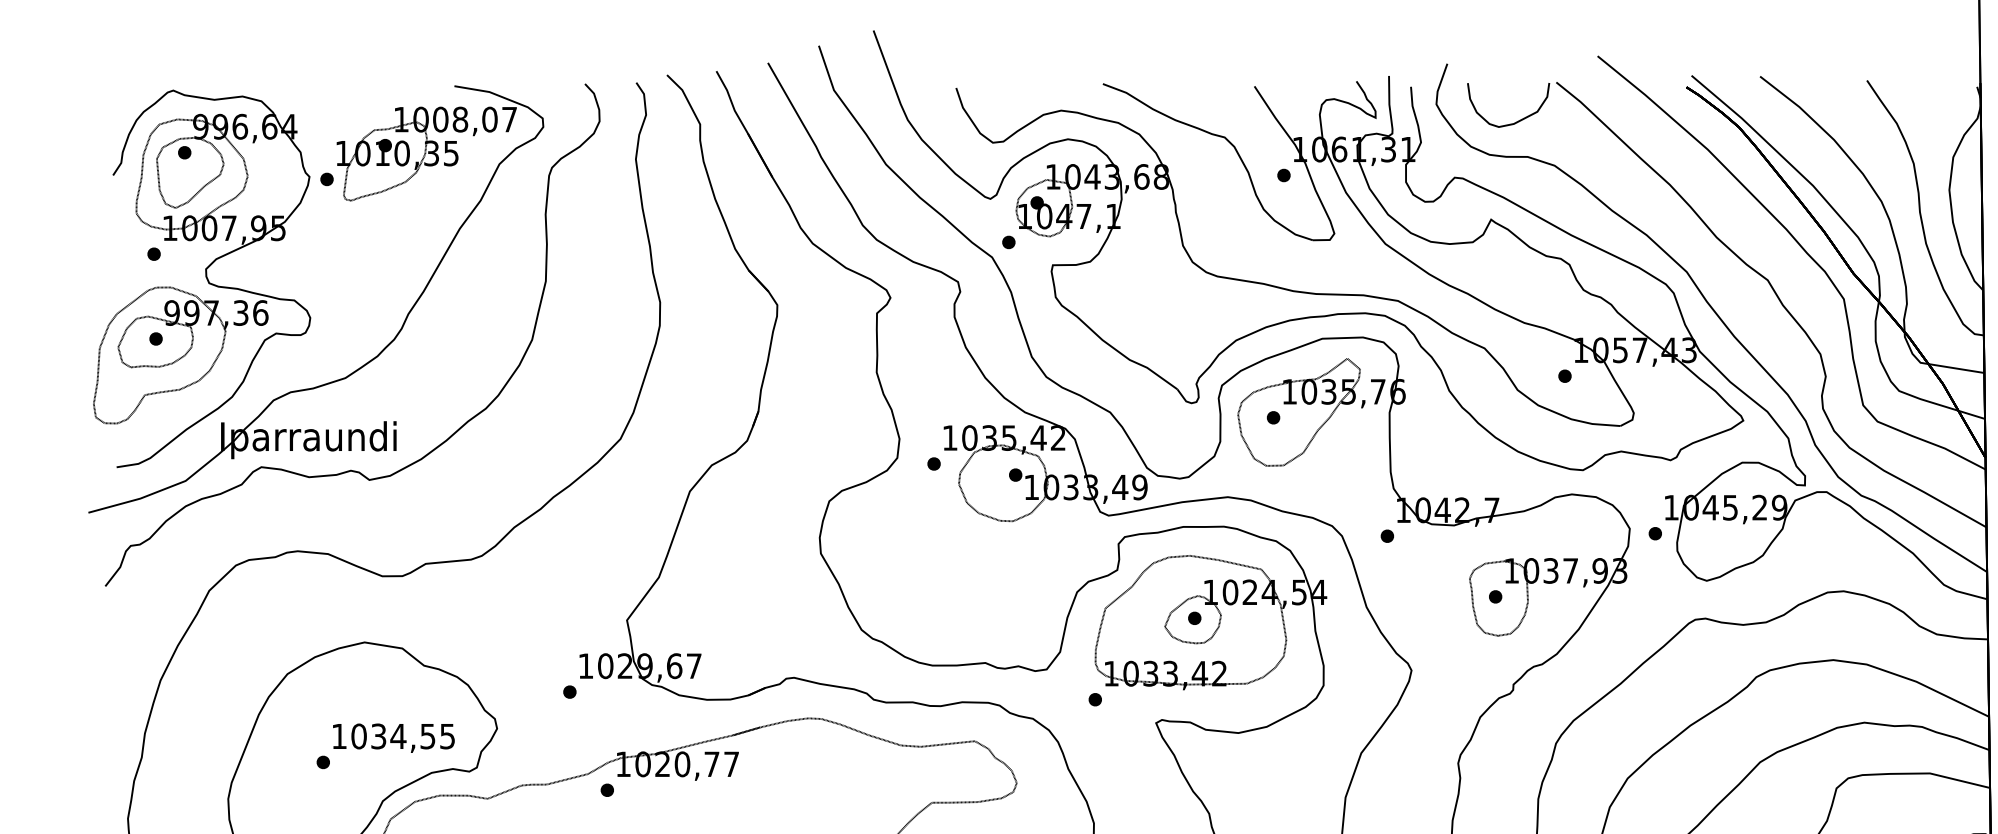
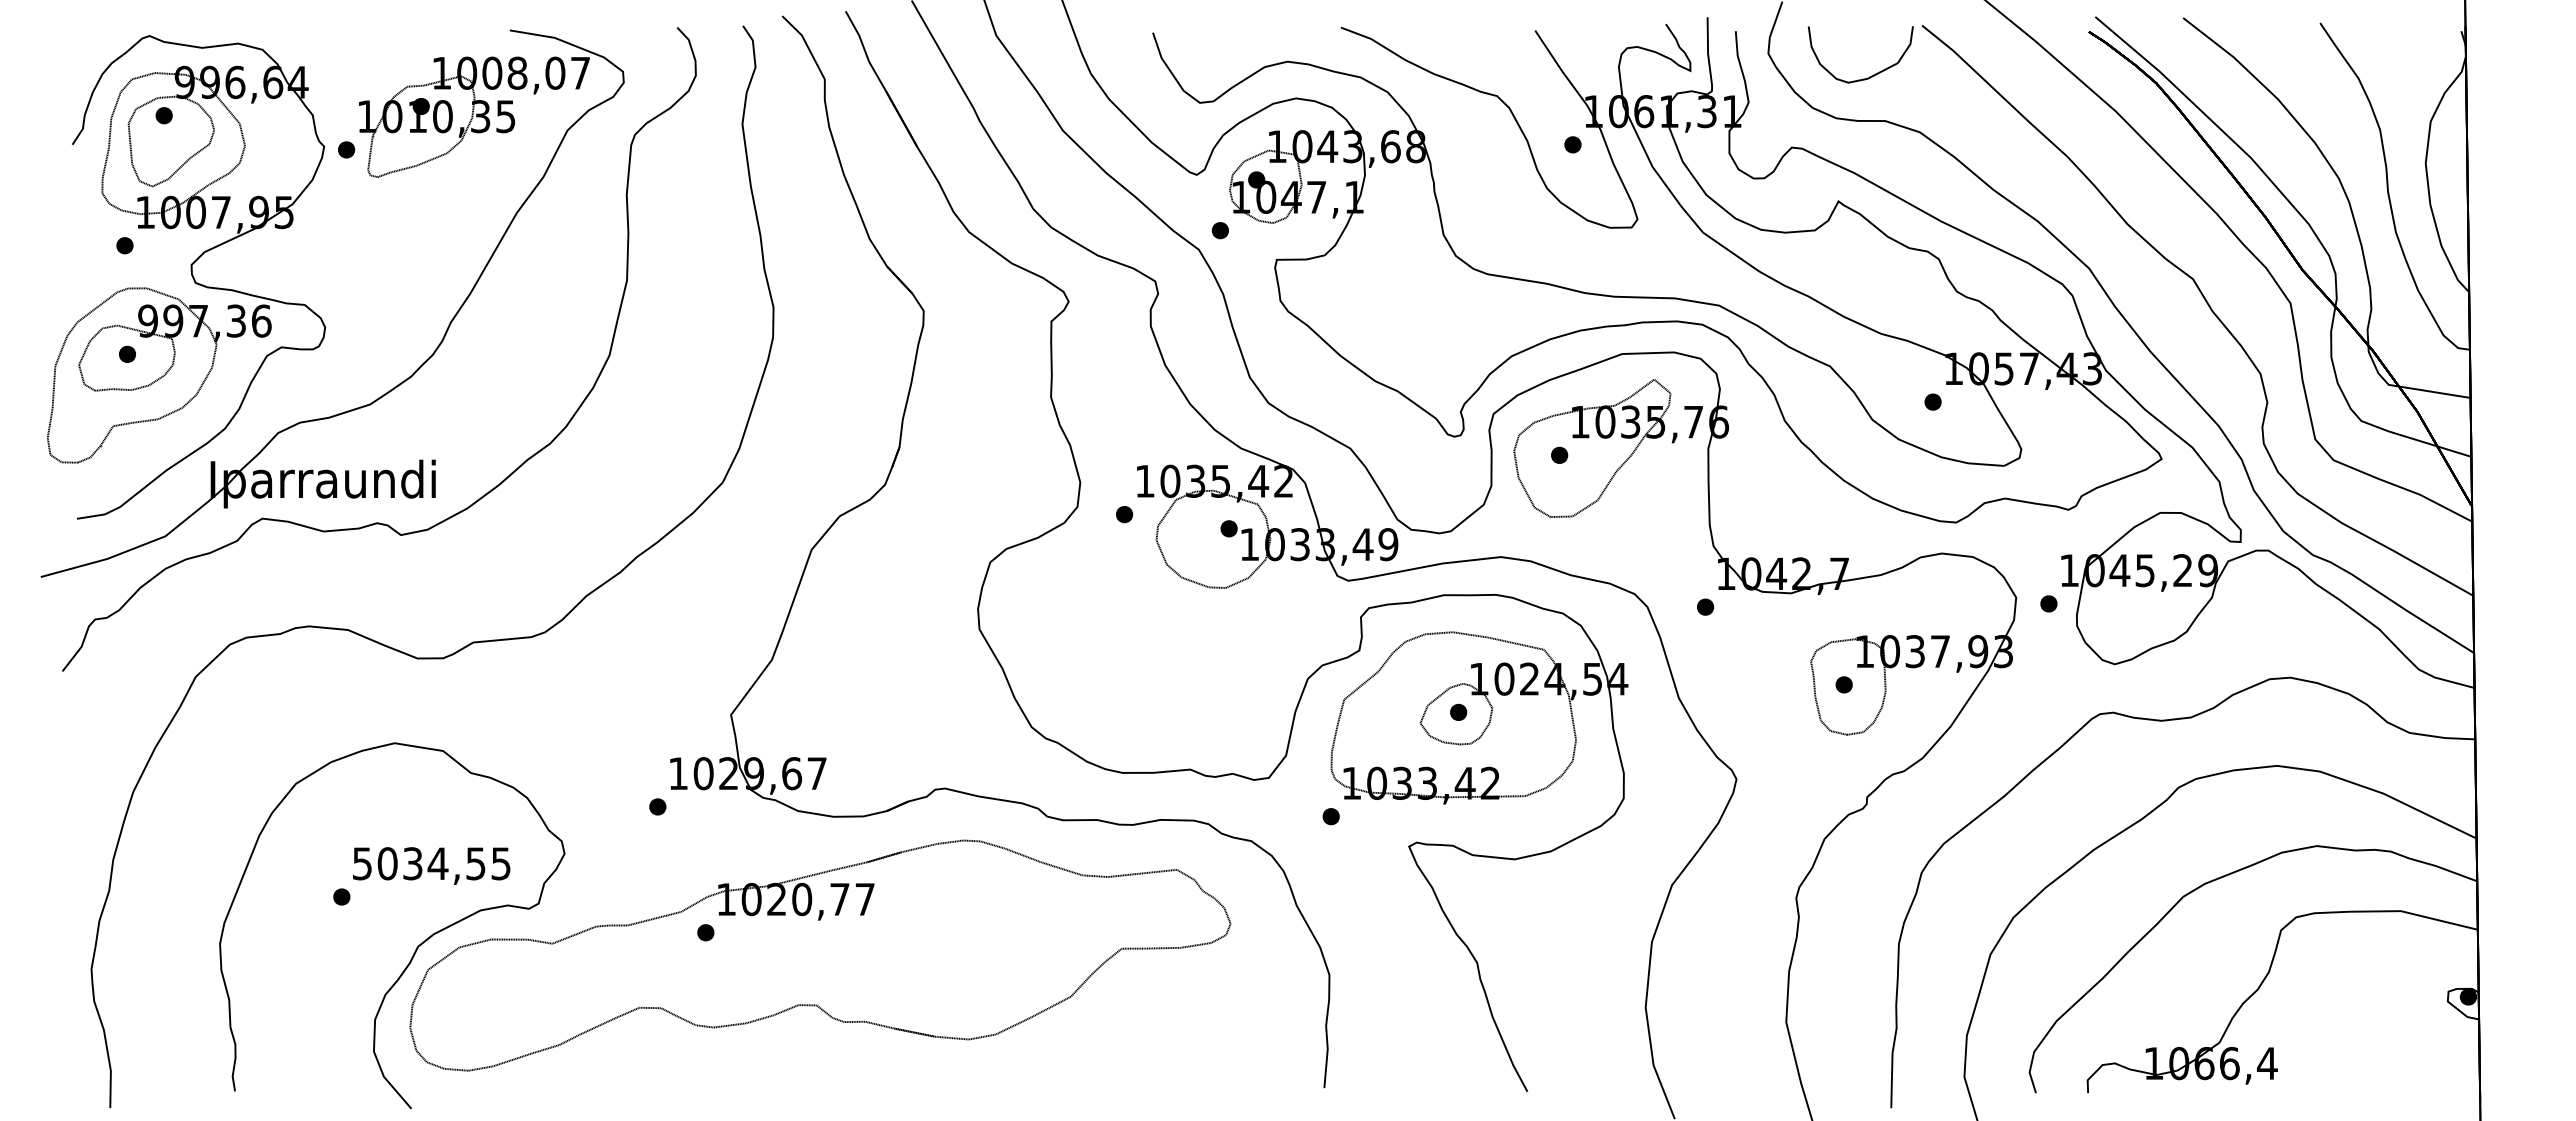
text: (339, 736) -> (362, 863), 1034,55 -> 5034,55

